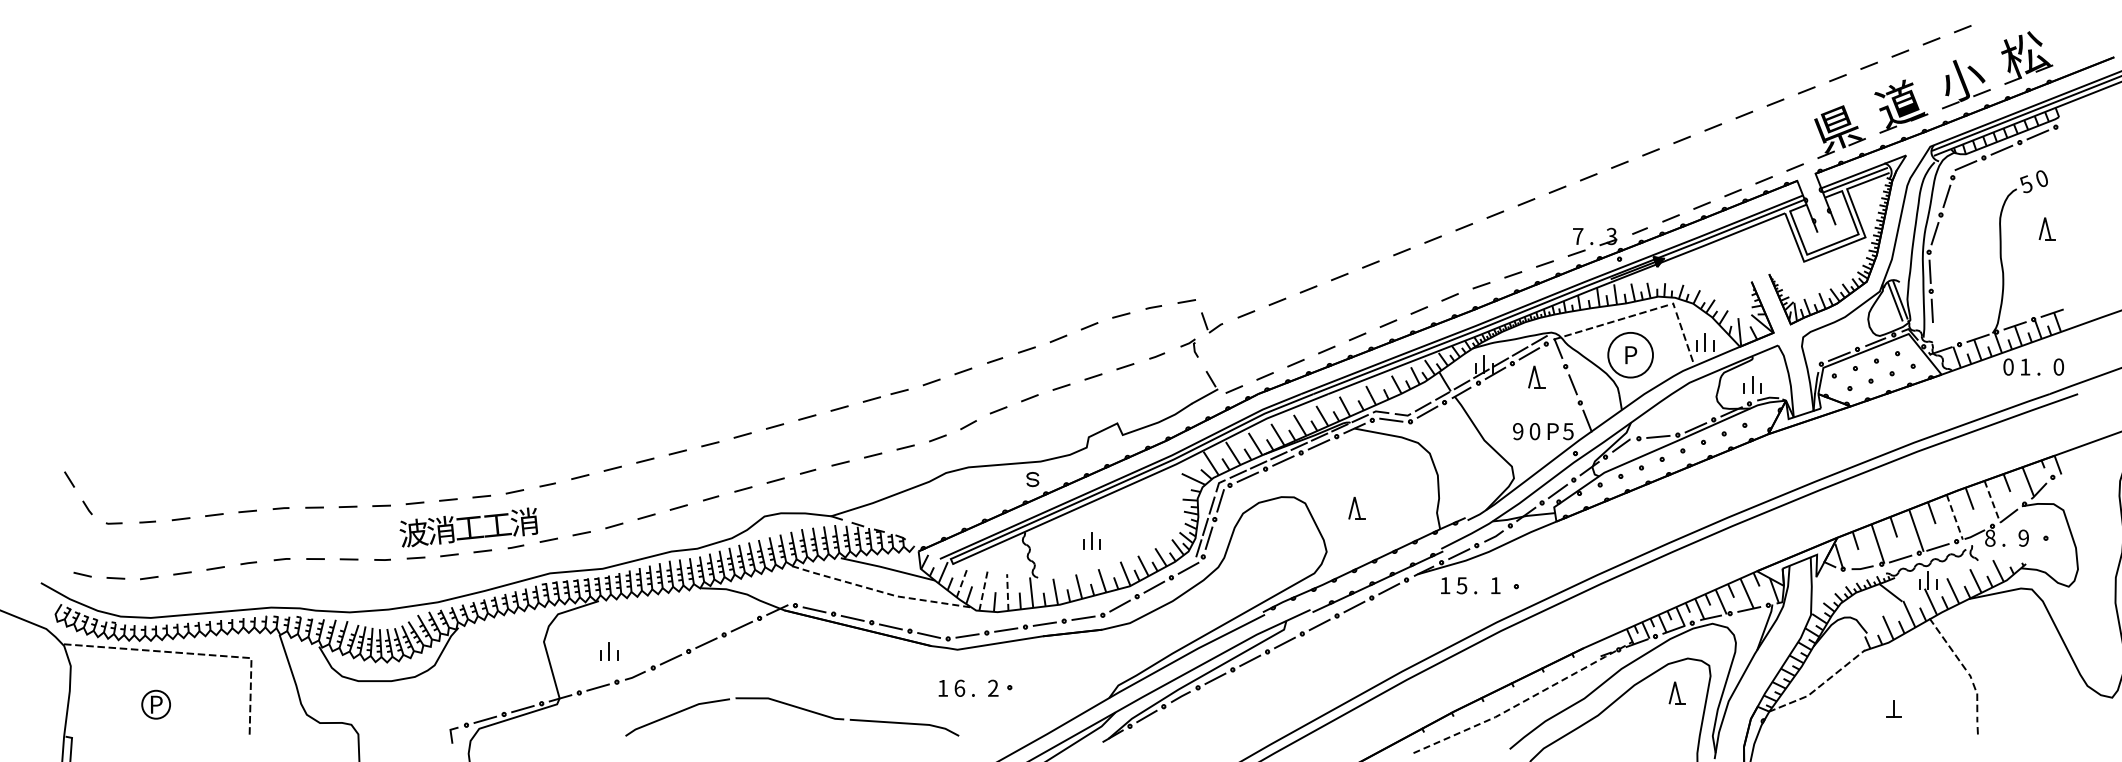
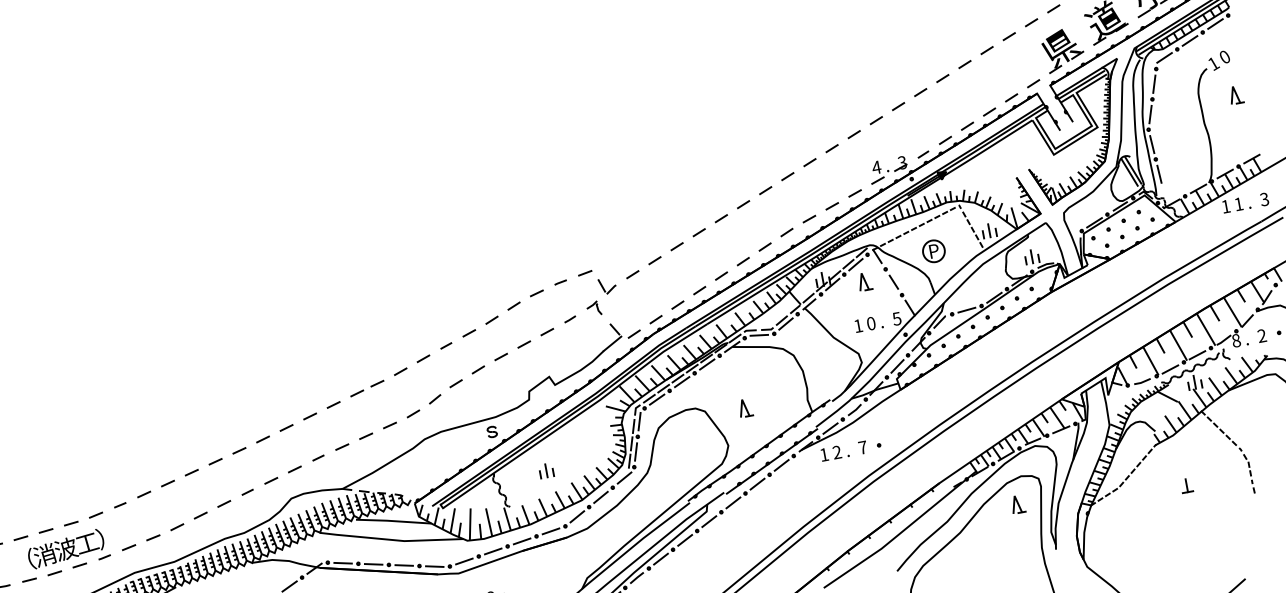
text: (2026, 184) -> (1213, 63), 5 -> 1
text: (1577, 236) -> (876, 167), 7 -> 4
circle: (1630, 355) -> (933, 251), size x0.62
text: (2008, 366) -> (1225, 206), 0 -> 1
text: (2058, 366) -> (1264, 199), 0 -> 3
text: (1518, 431) -> (858, 325), 9 -> 1
text: (1552, 431) -> (884, 321), P -> .
line: (1992, 502) -> (1232, 312), dashed -> solid
line: (1954, 517) -> (1205, 329), dashed -> solid
text: (524, 522) -> (107, 537), 消 -> ）
text: (469, 527) -> (66, 549), 工 -> 波
text: (413, 532) -> (23, 560), 波 -> （
text: (2023, 538) -> (1261, 336), 9 -> 2
line: (962, 581) -> (452, 520), dashed -> solid
text: (1461, 585) -> (836, 452), 5 -> 2
text: (1495, 585) -> (862, 447), 1 -> 7
line: (983, 590) -> (470, 524), dashed -> solid
line: (880, 591) -> (391, 539), dashed -> solid
line: (1007, 592) -> (488, 522), dashed -> solid
line: (1525, 700) -> (902, 531), dashed -> solid

